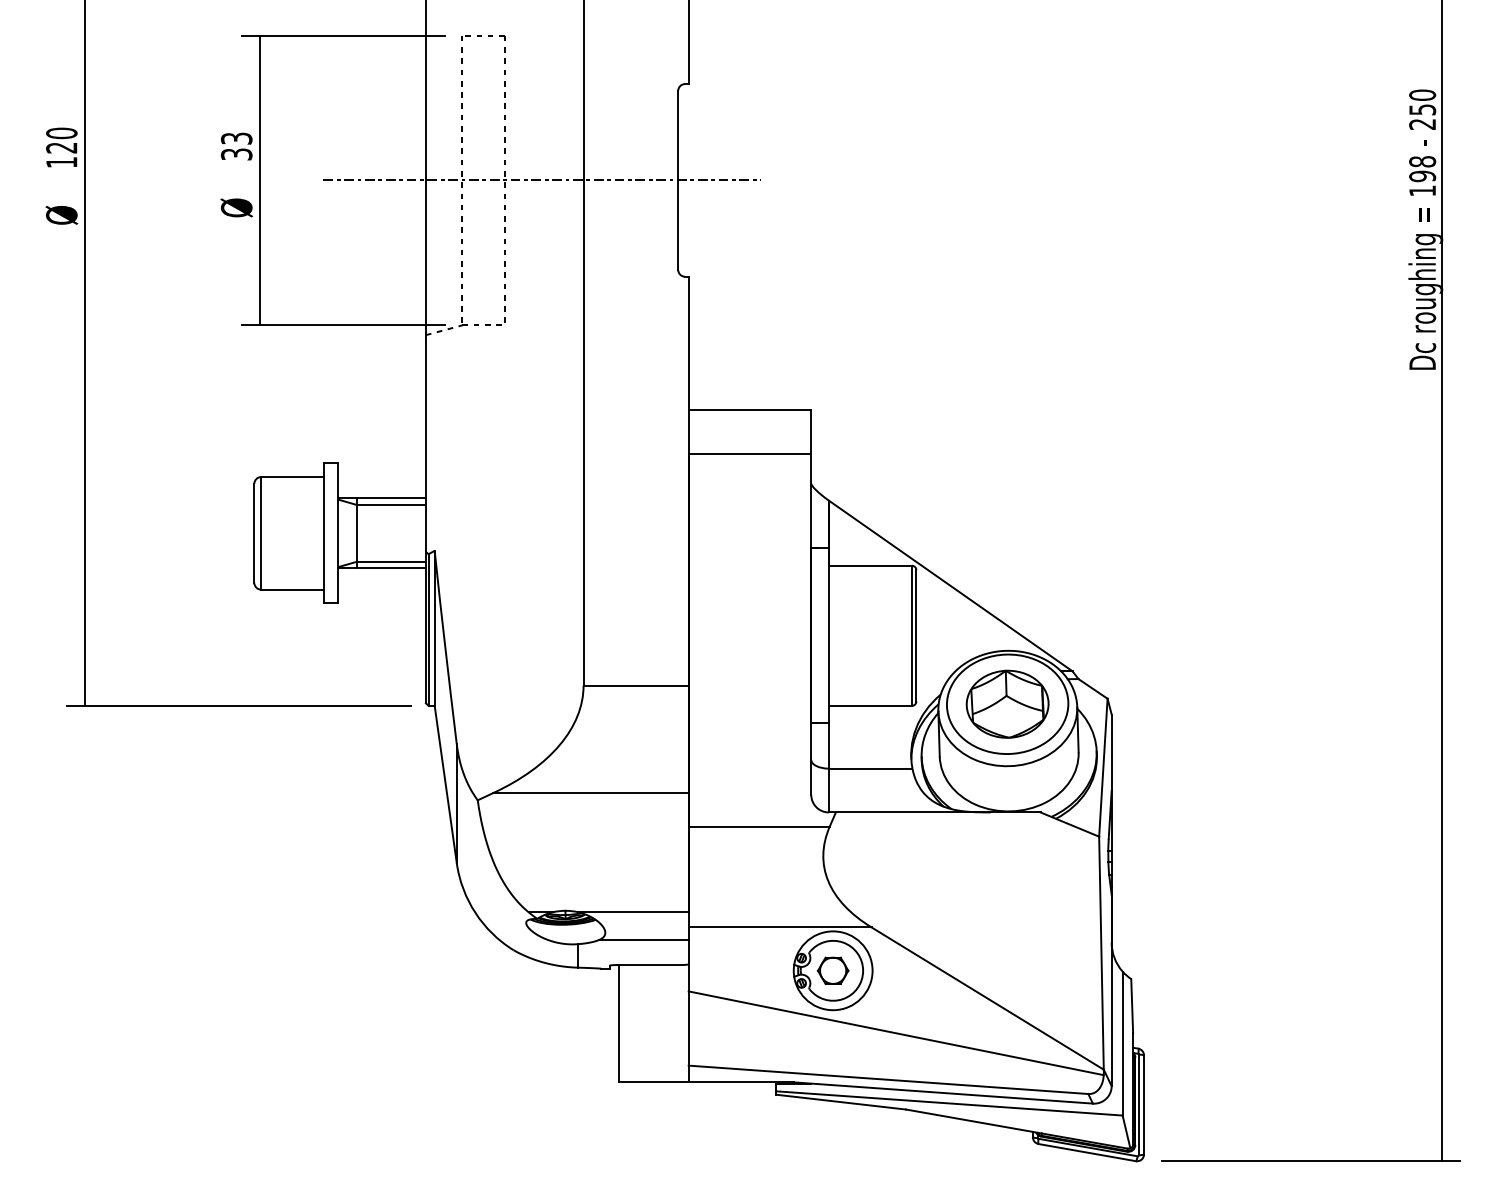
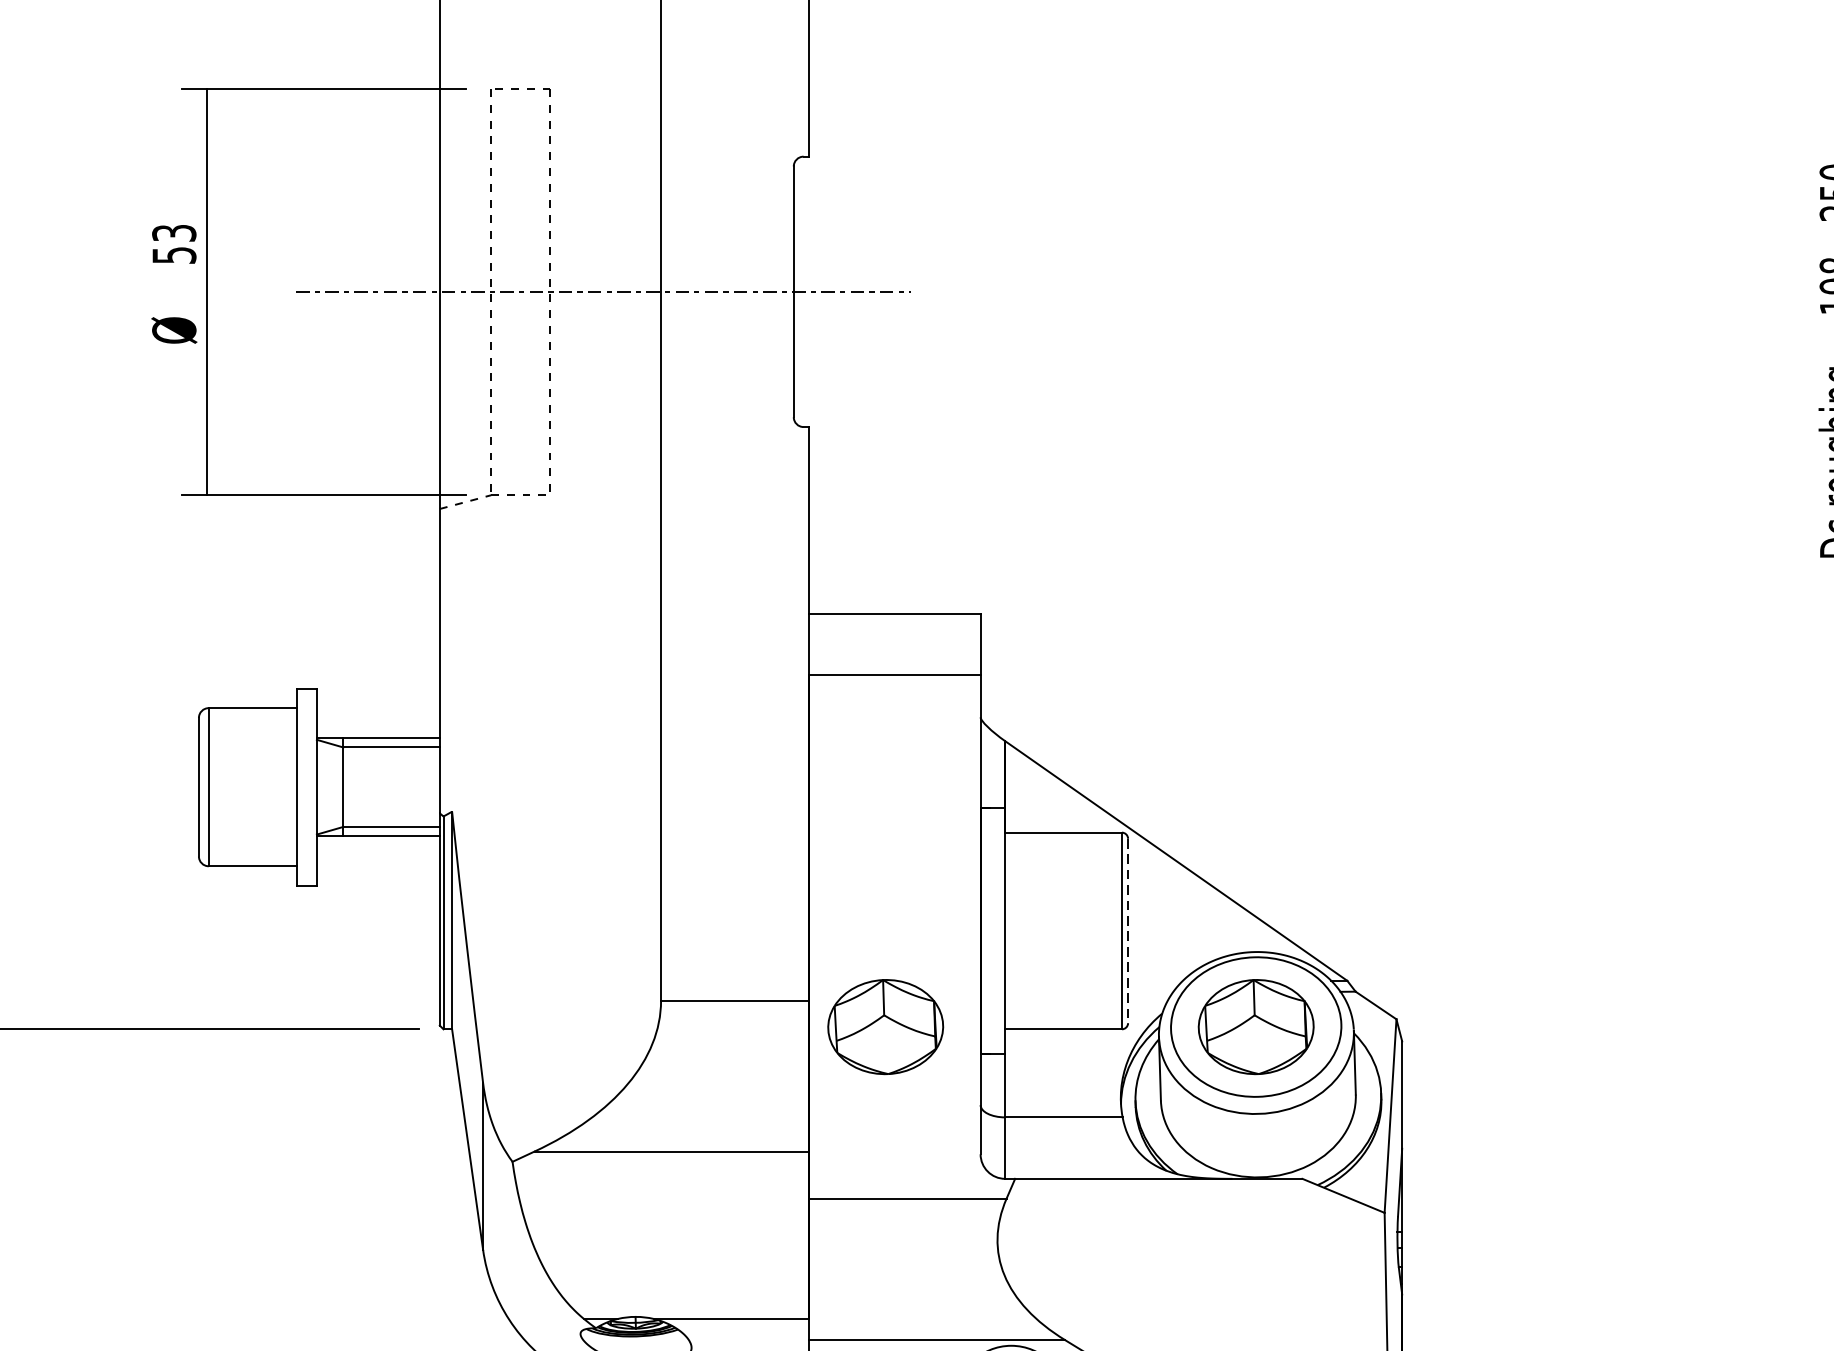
text: (235, 153) -> (172, 254), 33 -> 53
line: (916, 635) -> (1128, 930), solid -> dashed
part: (743, 703) -> (885, 1025), added

